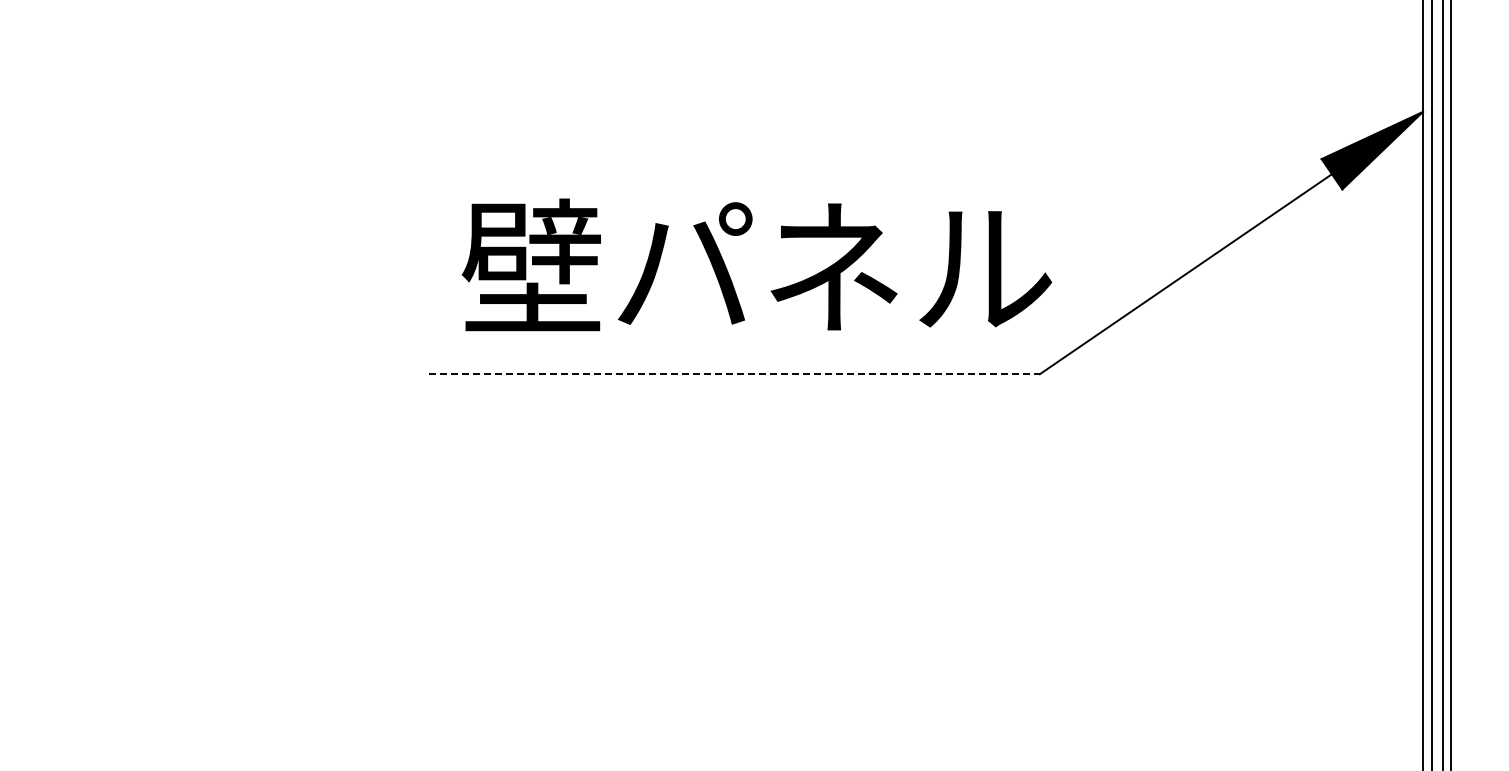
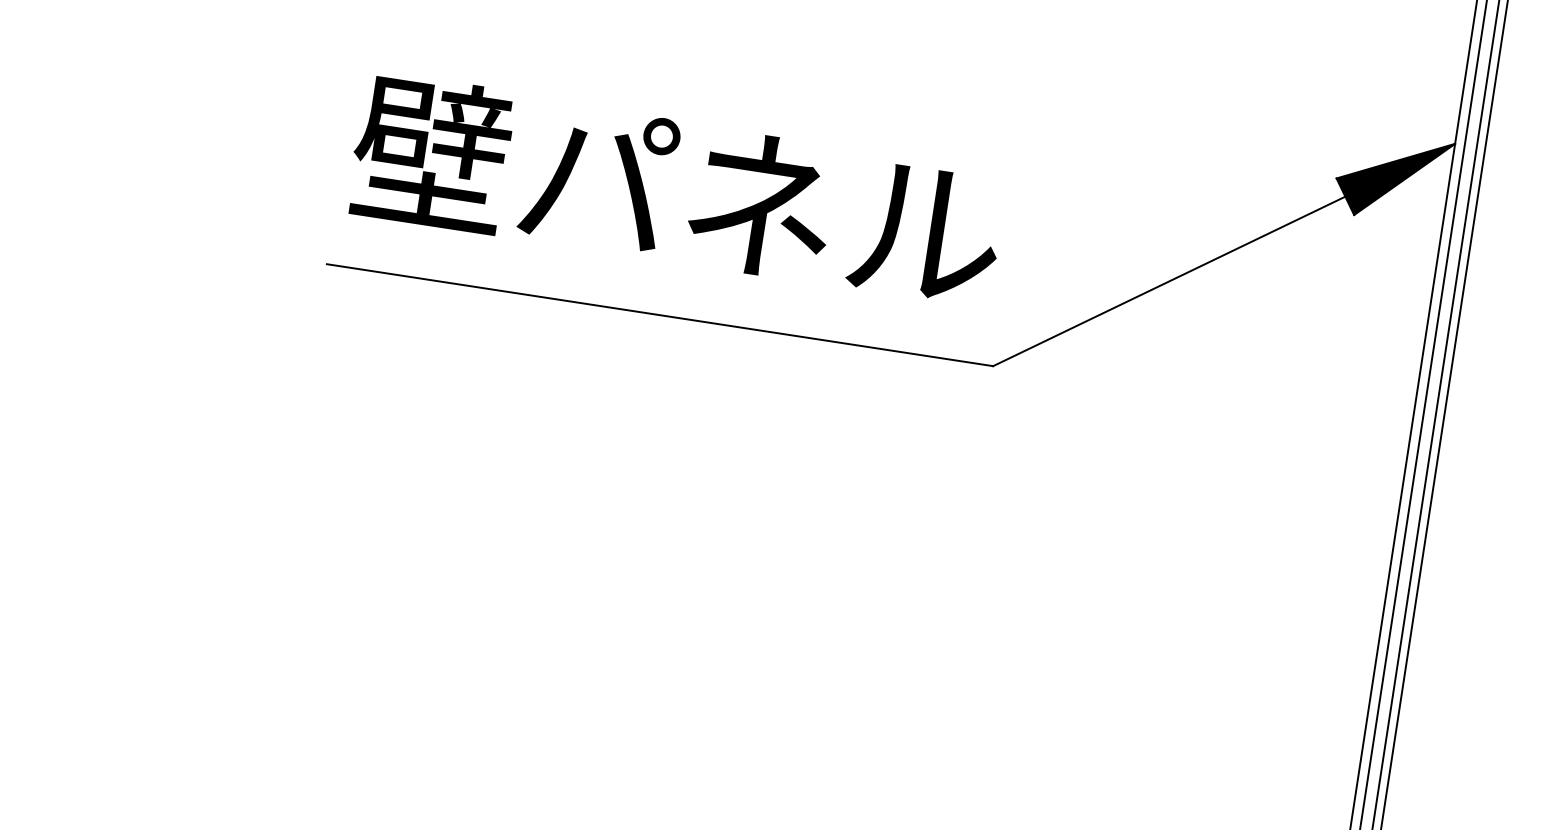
text: (756, 264) -> (676, 189), moved
line: (735, 374) -> (661, 315), dashed -> solid

